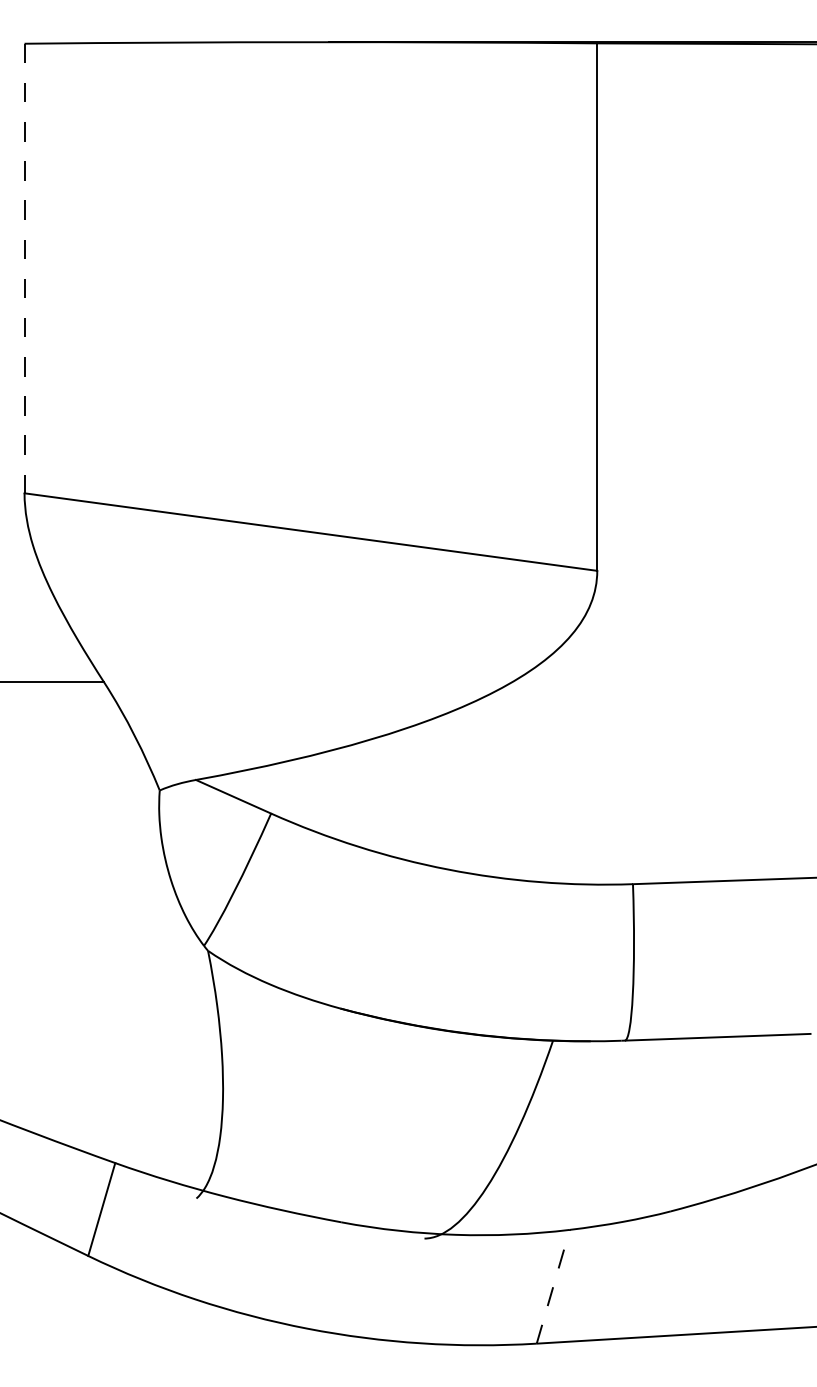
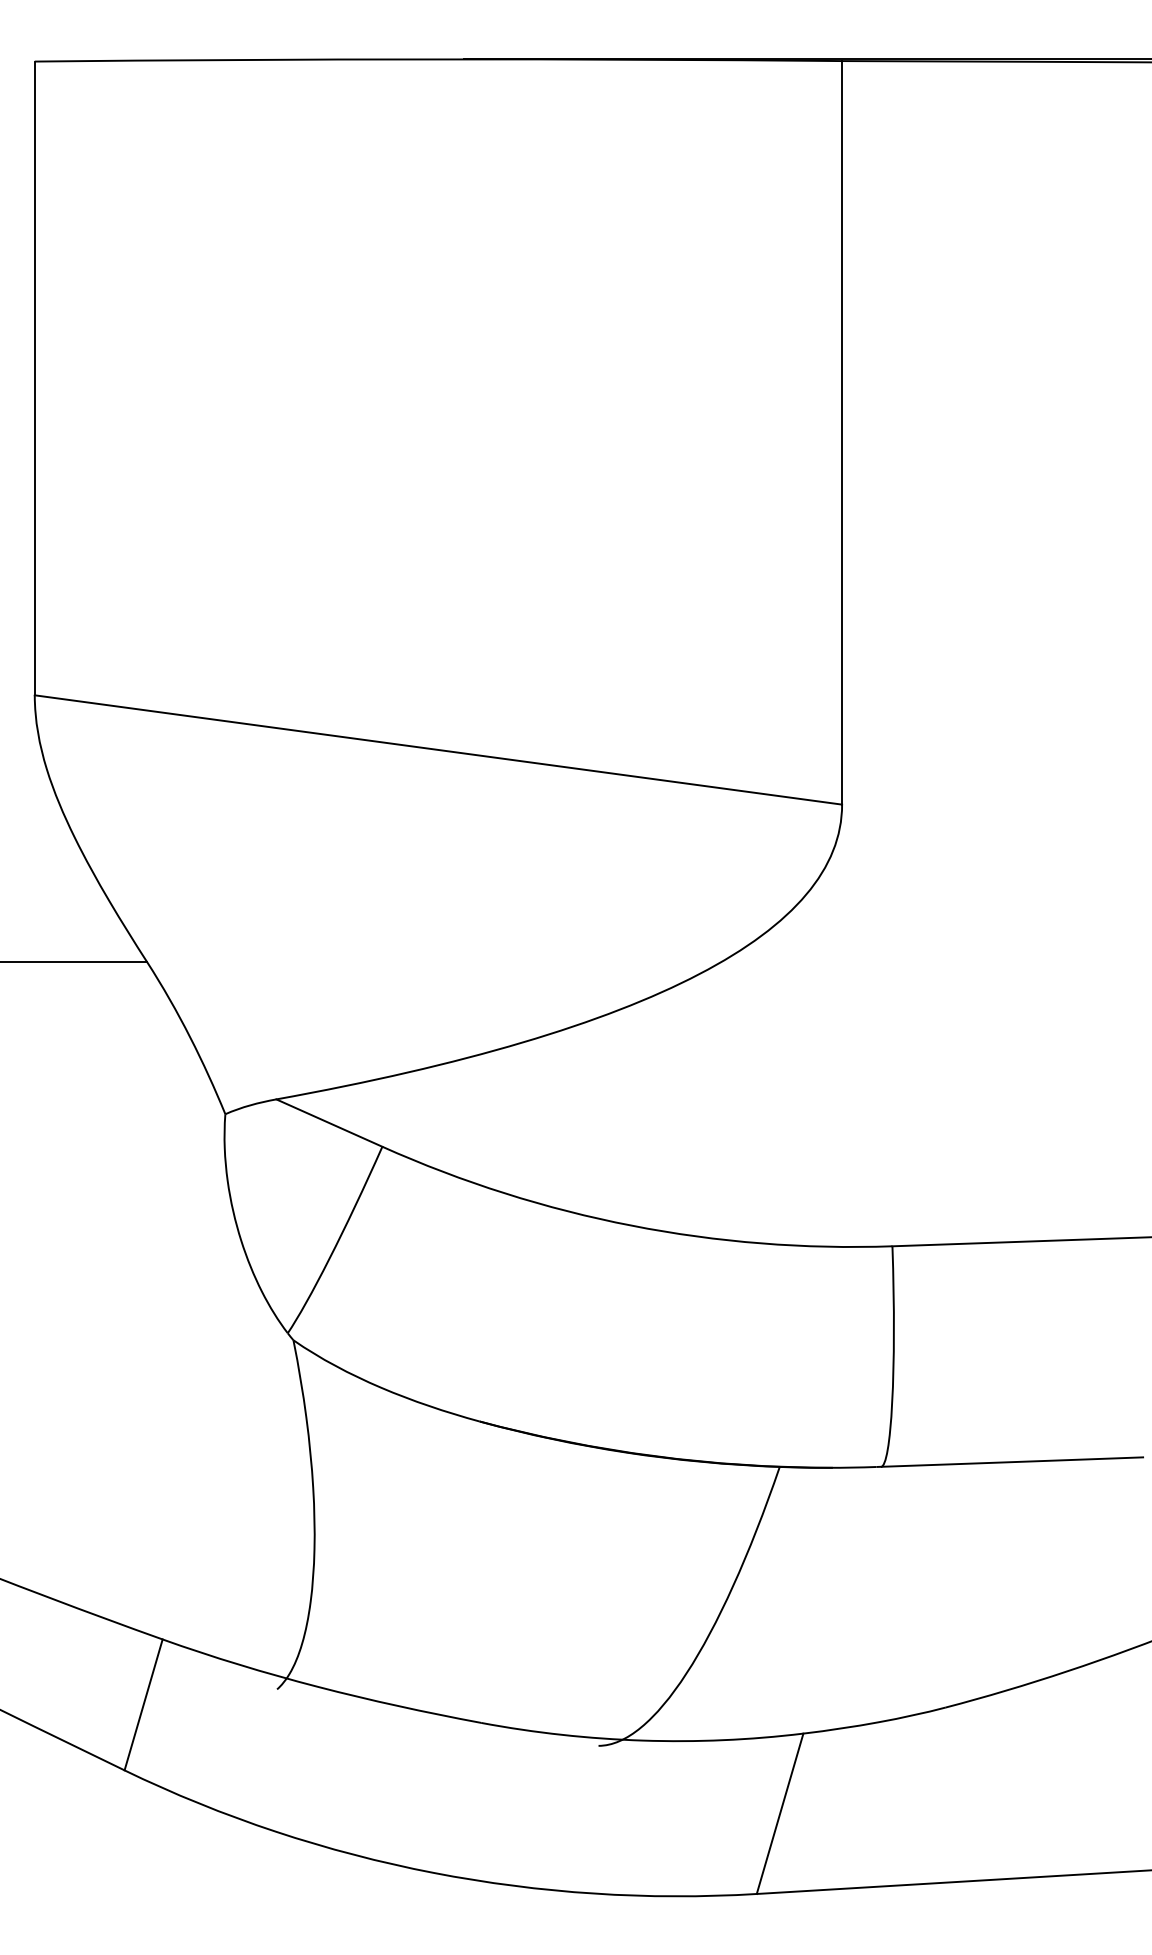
line: (24, 268) -> (34, 378), dashed -> solid
line: (553, 1286) -> (780, 1813), dashed -> solid

